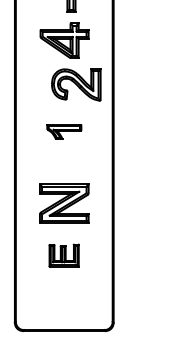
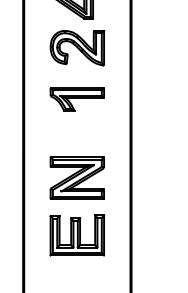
part: (76, 84) -> (77, 47), moved
part: (64, 131) -> (77, 99), size x1.43
part: (63, 255) -> (76, 235), size x1.67

